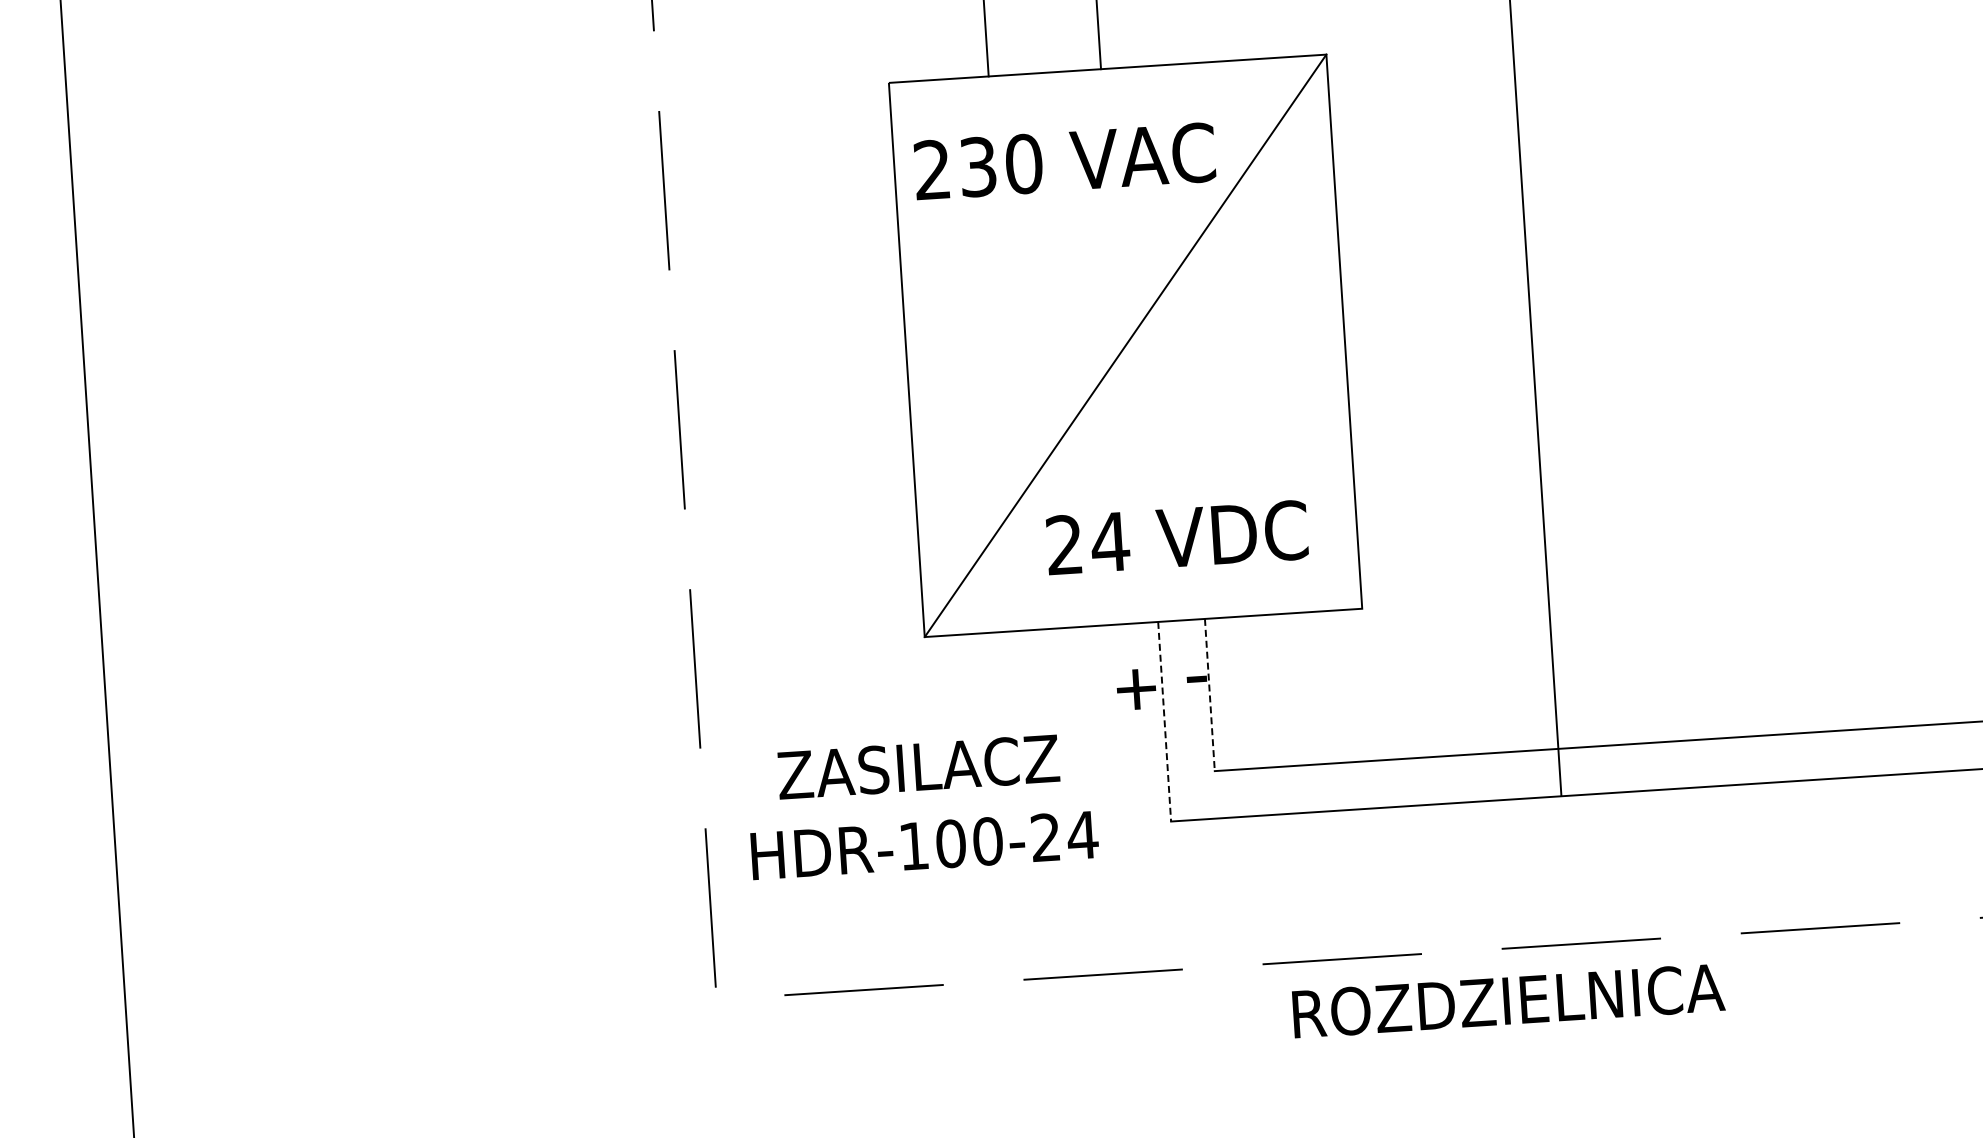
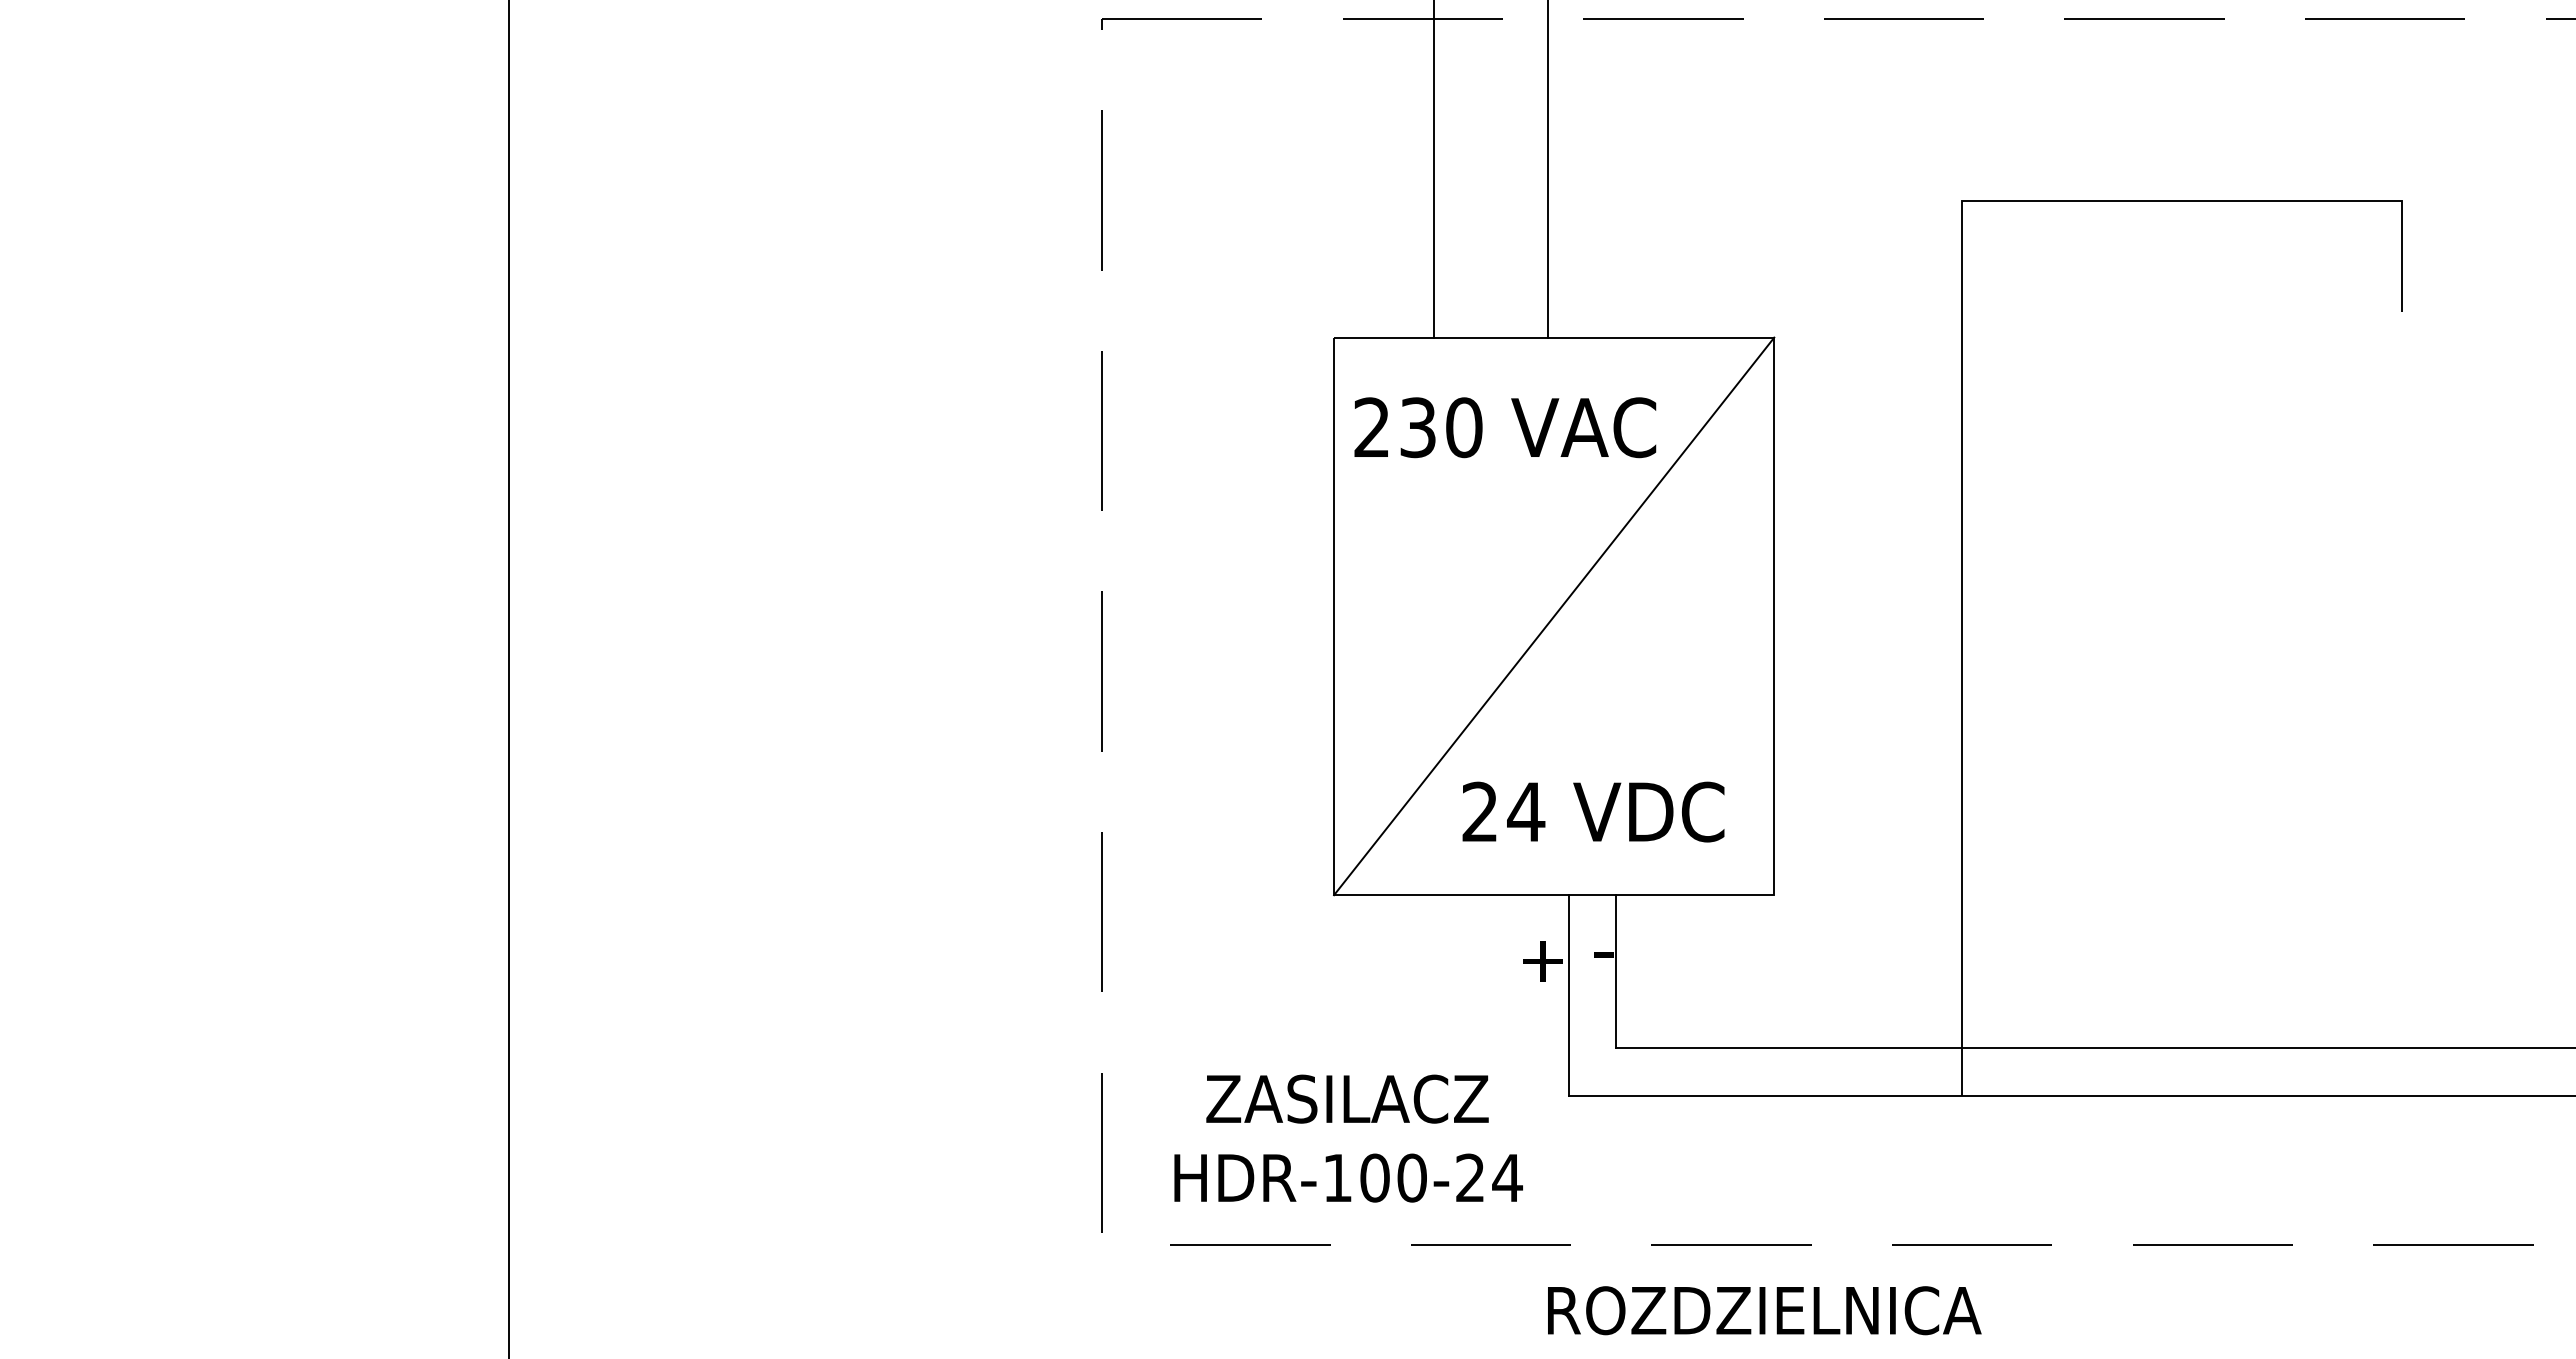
line: (1210, 694) -> (1616, 971), dashed -> solid
line: (1164, 722) -> (1568, 996), dashed -> solid
text: (922, 806) -> (1348, 1138), moved
text: (1508, 1000) -> (1764, 1310), moved

